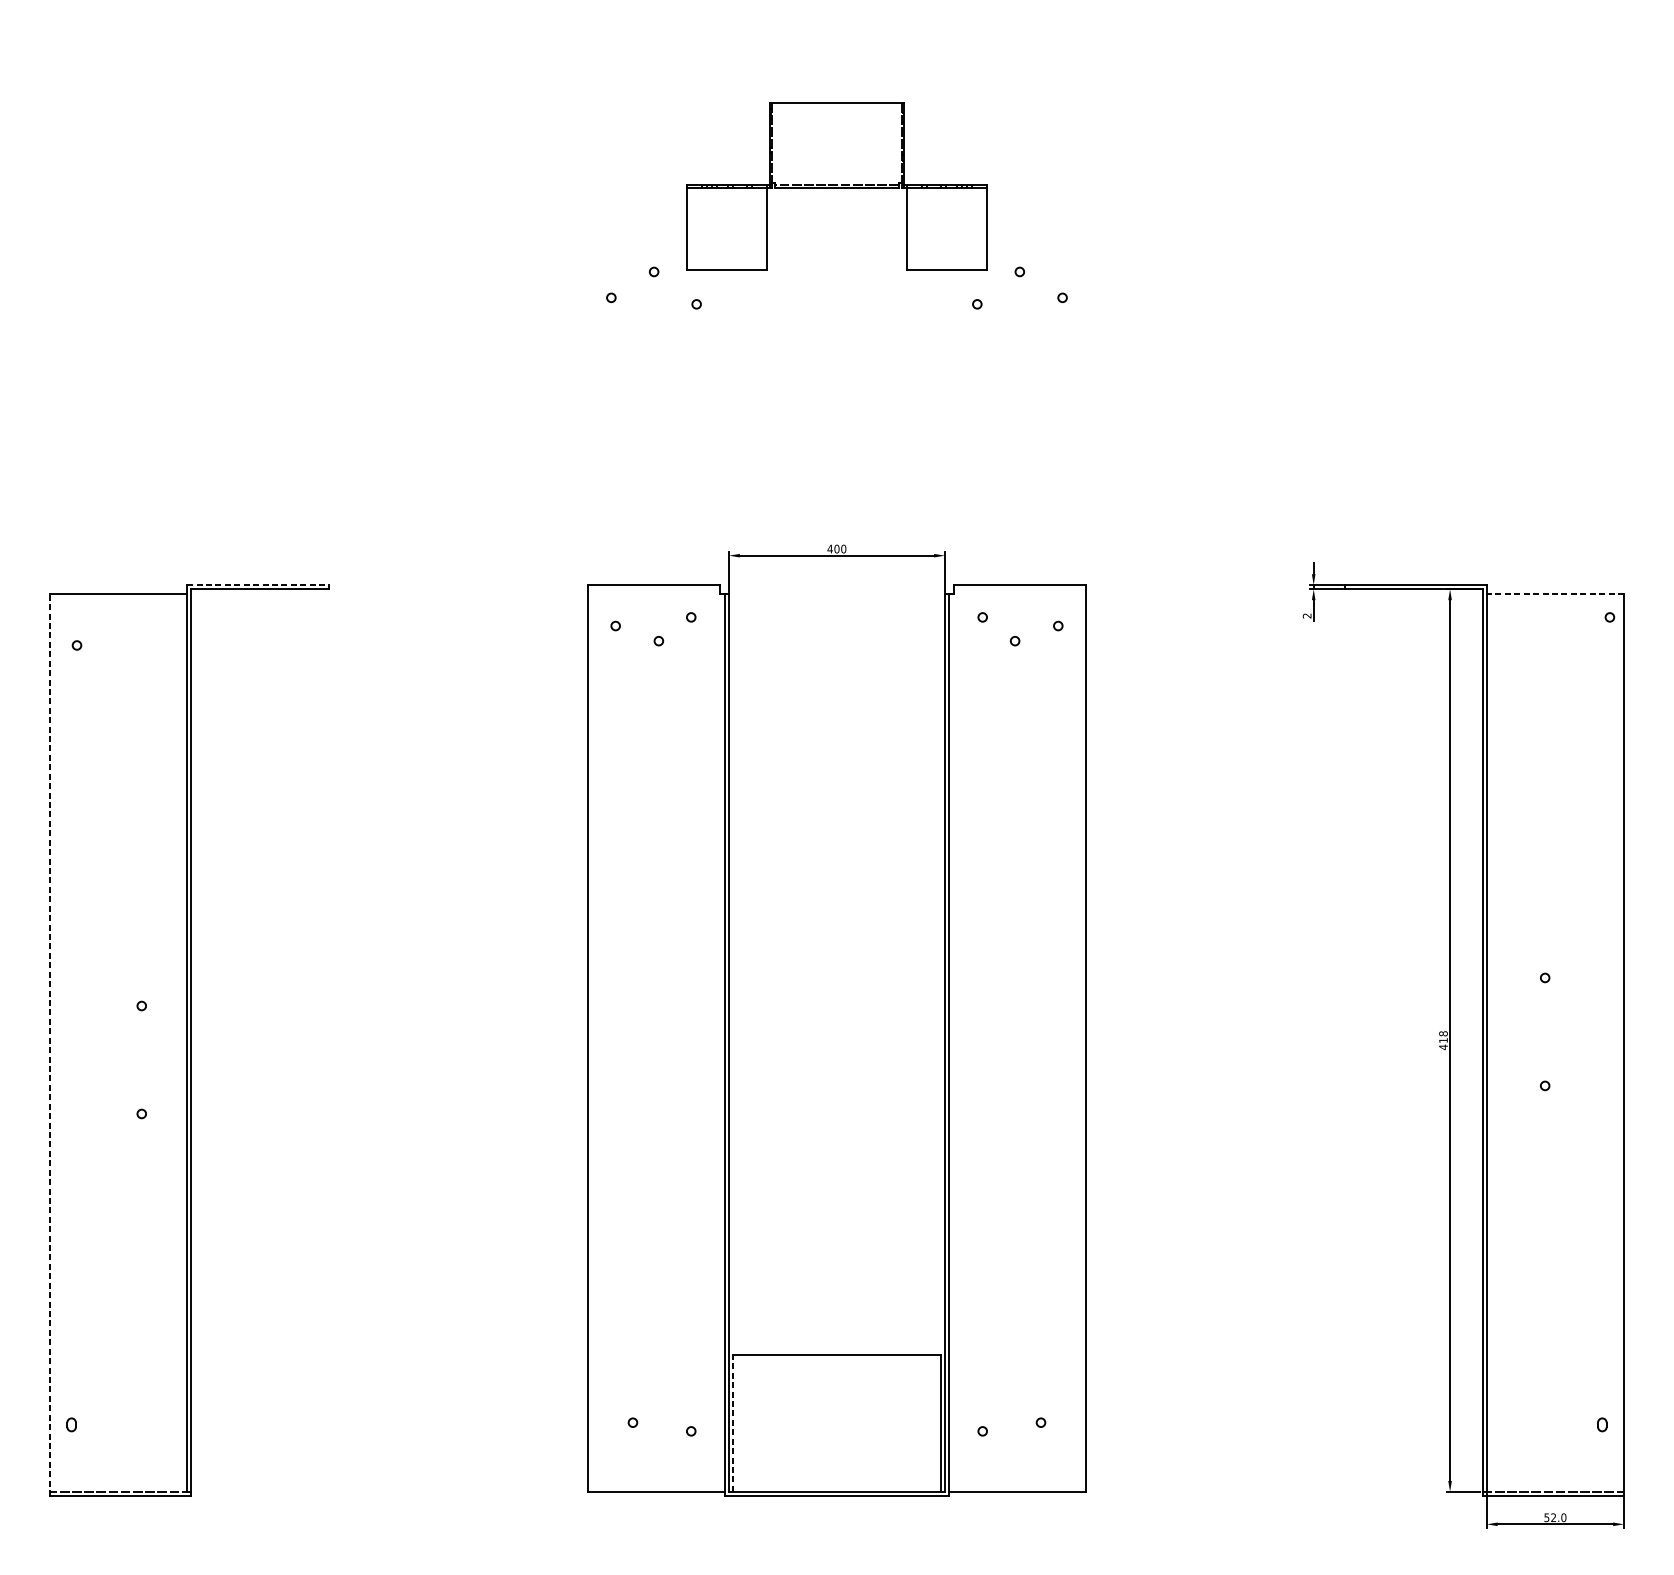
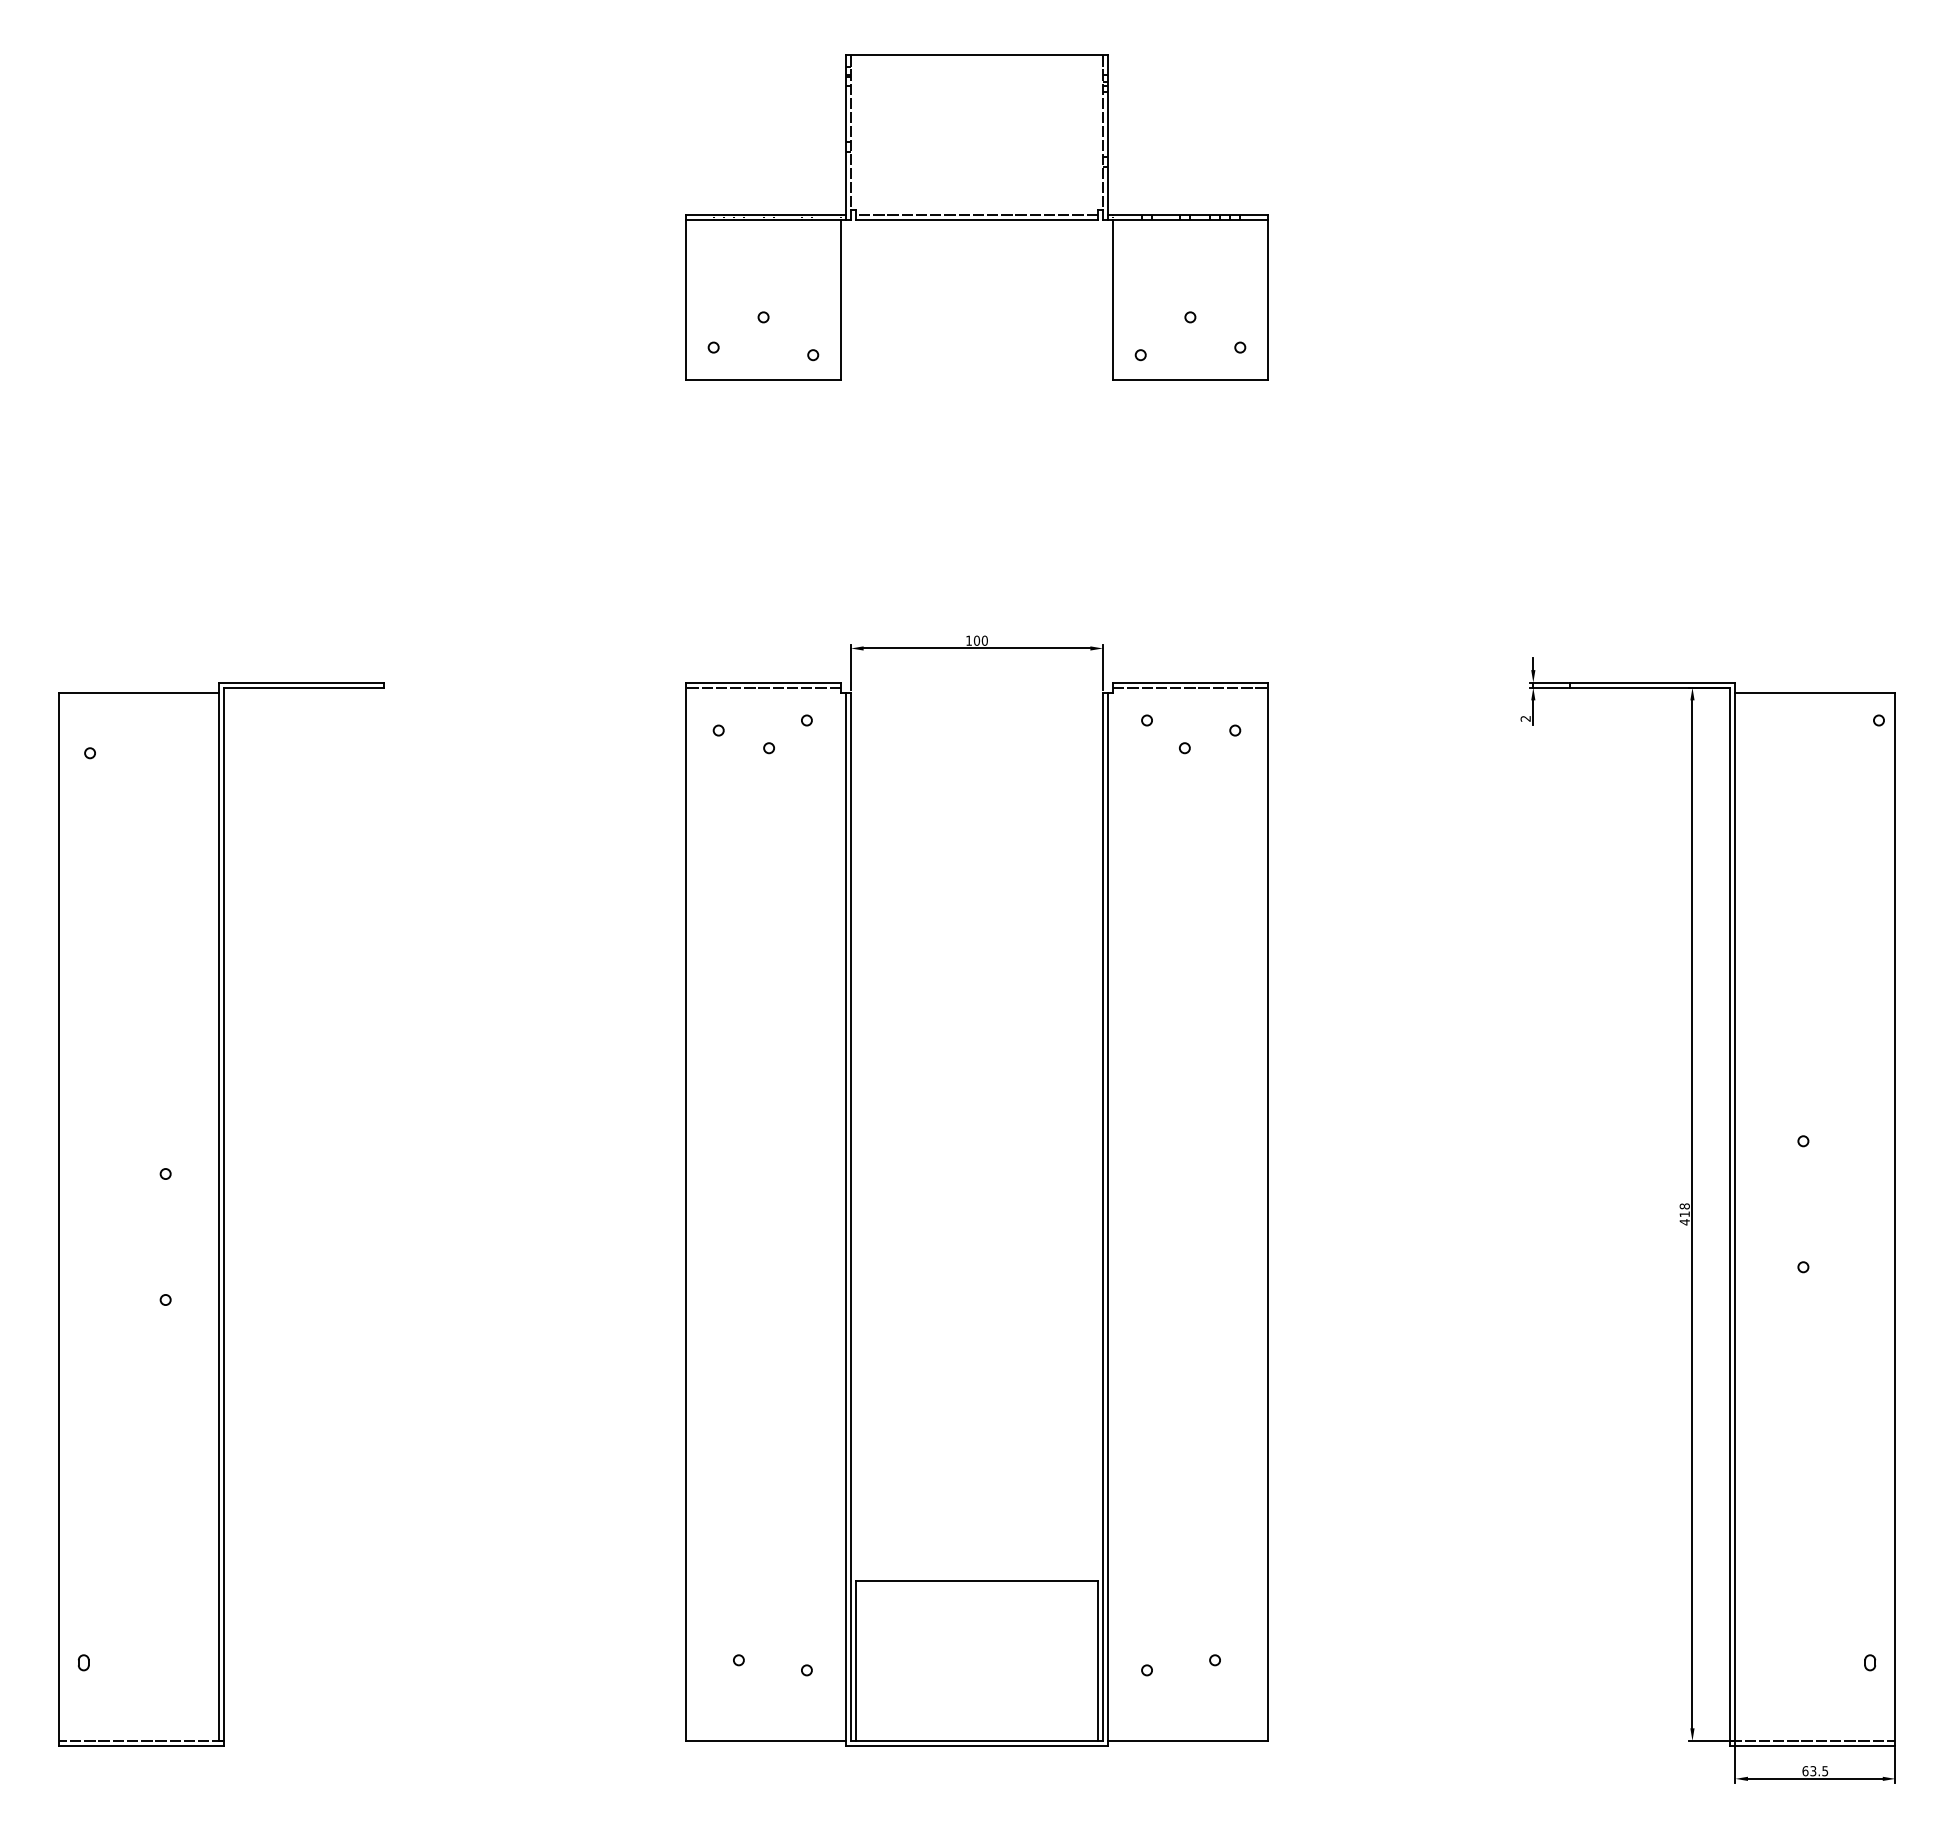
part: (836, 186) -> (976, 217), size x1.67
text: (829, 548) -> (968, 640), 400 -> 100
line: (258, 584) -> (301, 682), dashed -> solid
line: (653, 589) -> (762, 687), added
line: (1019, 589) -> (1190, 687), added
line: (1555, 593) -> (1815, 692), dashed -> solid
line: (49, 1044) -> (58, 1219), dashed -> solid
line: (733, 1422) -> (856, 1660), dashed -> solid
text: (1555, 1518) -> (1815, 1771), 52.0 -> 63.5

